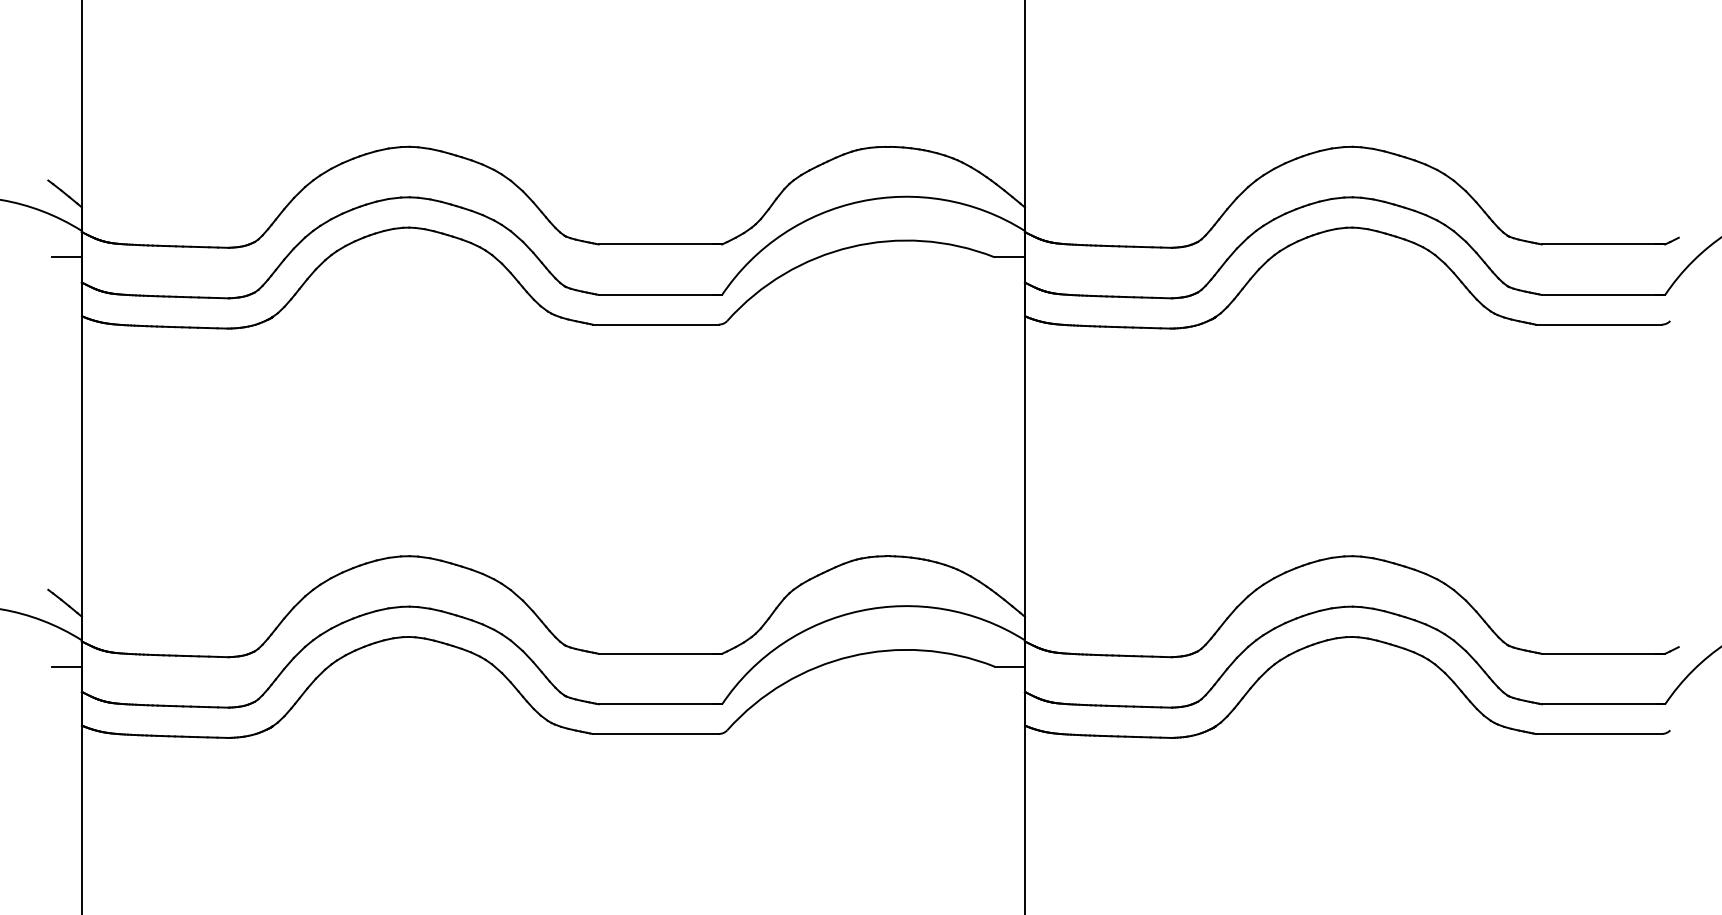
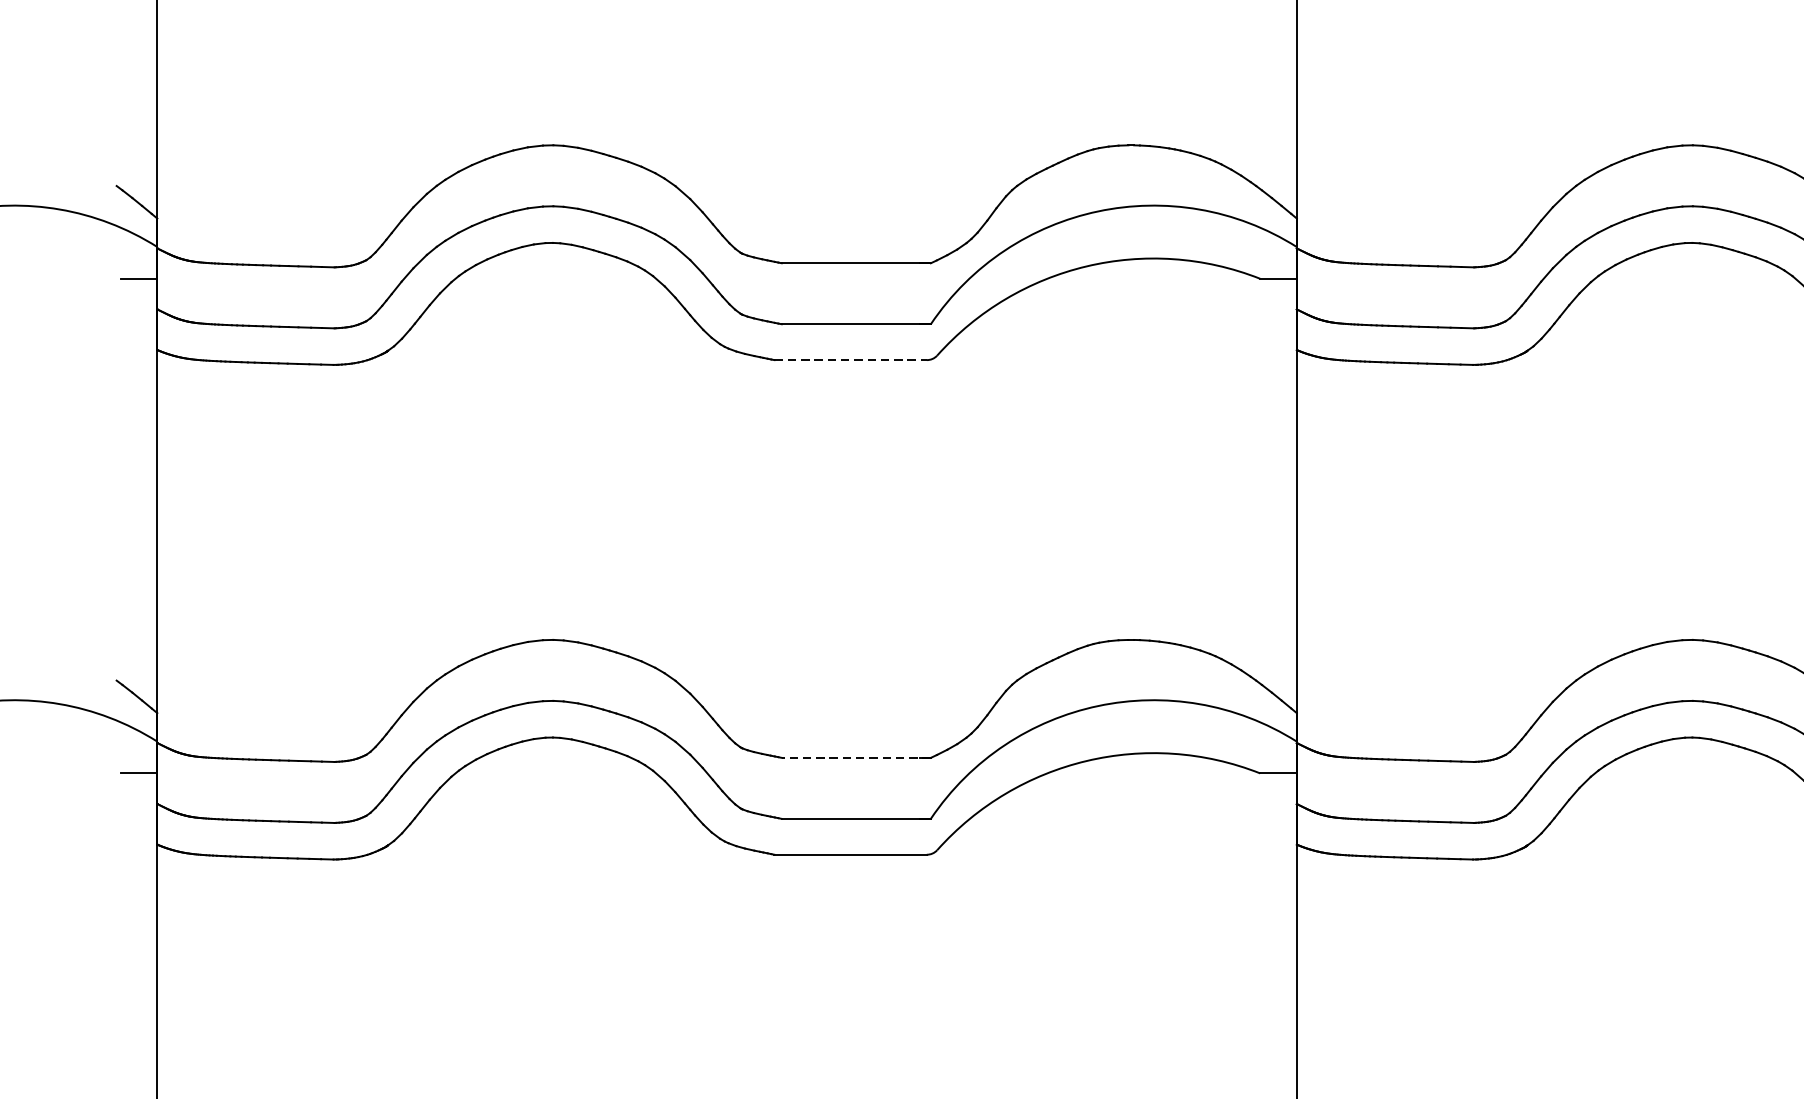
line: (656, 324) -> (851, 359), solid -> dashed
line: (660, 653) -> (856, 757), solid -> dashed

